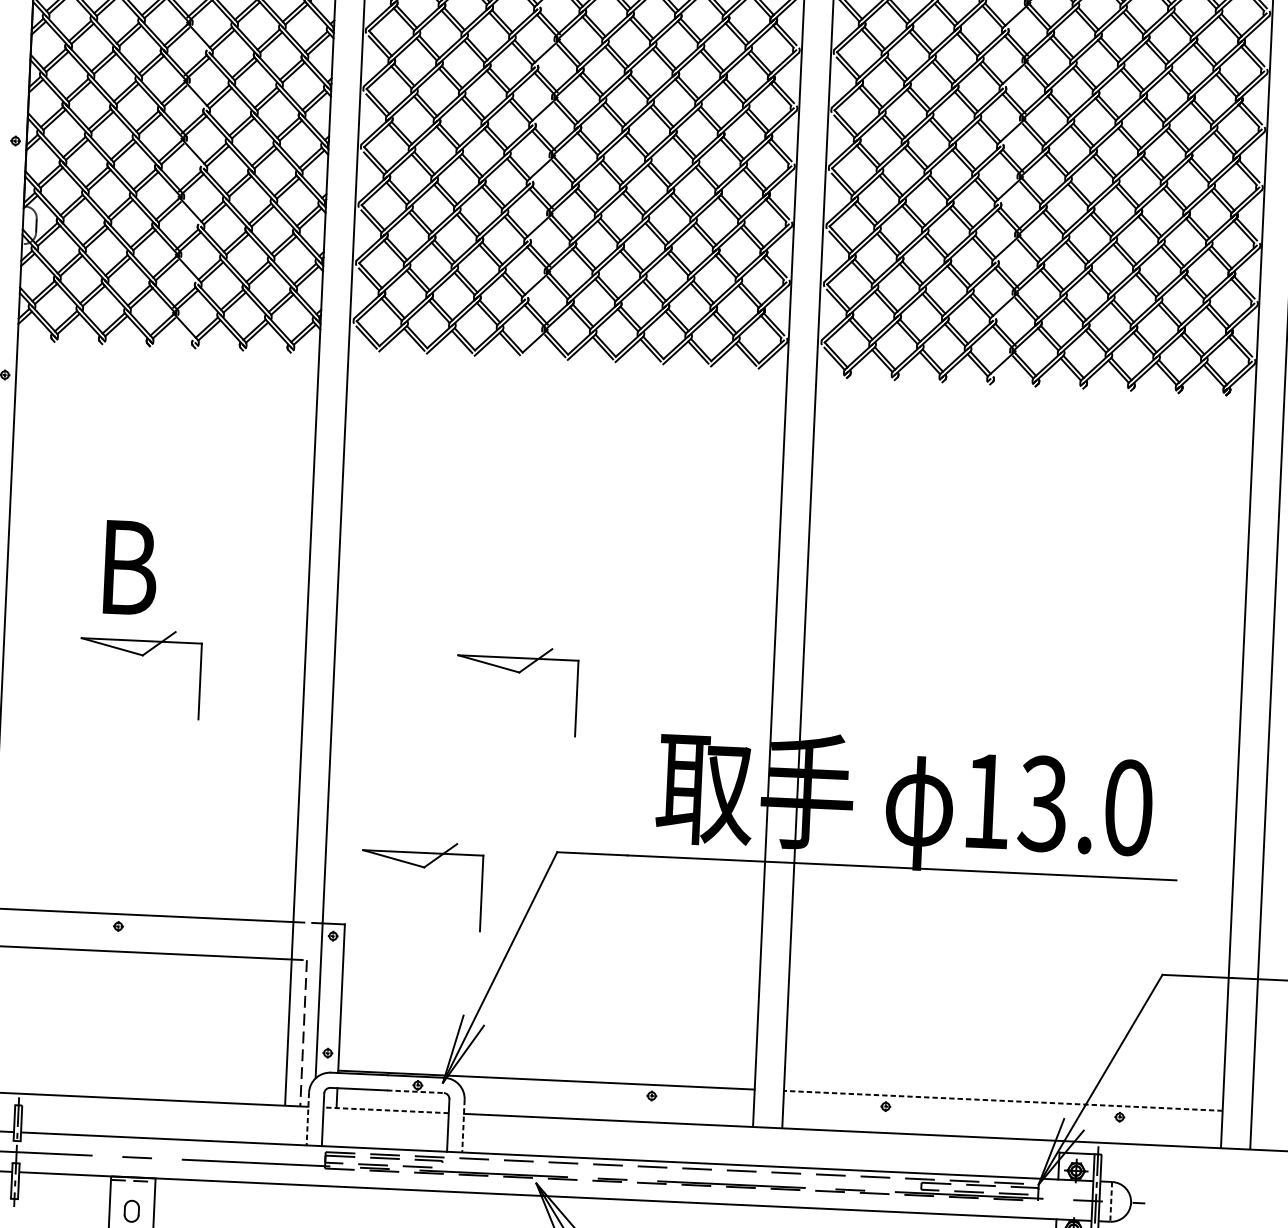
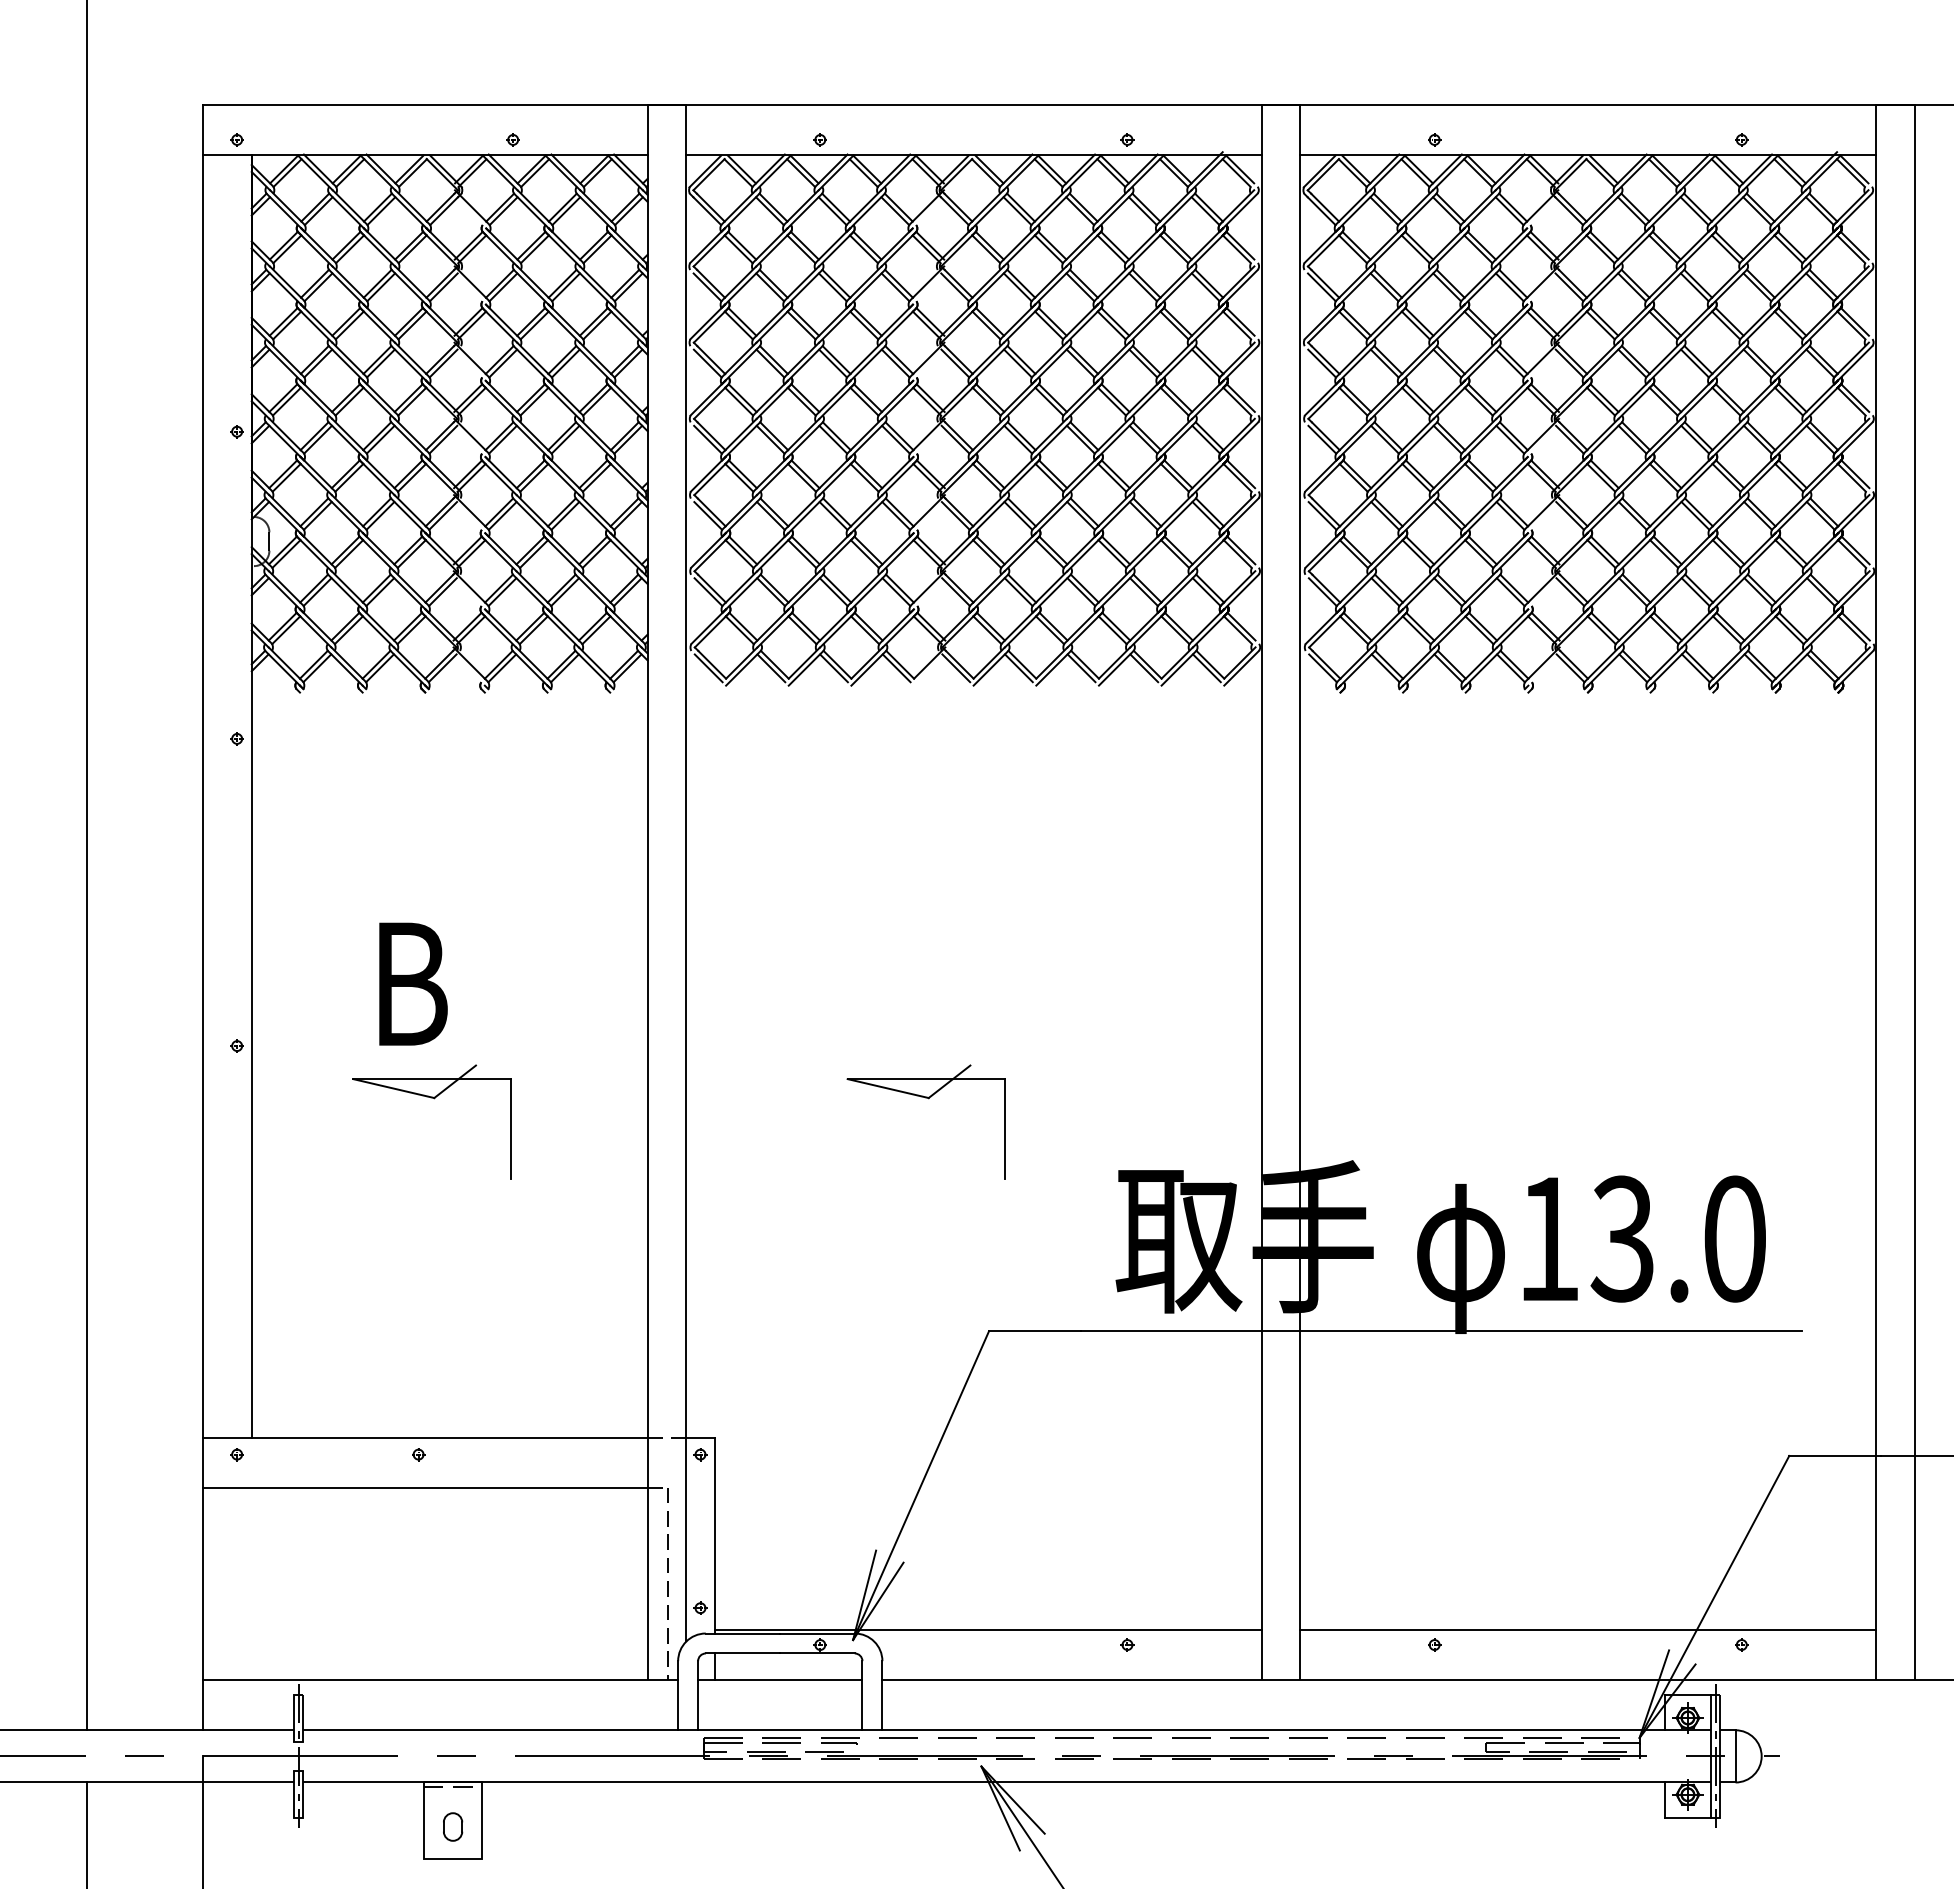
part: (424, 868) -> (815, 1360), removed
line: (416, 1091) -> (818, 1653), dashed -> solid
line: (1003, 1100) -> (1588, 1630), dashed -> solid
line: (385, 1110) -> (779, 1679), dashed -> solid
line: (308, 1118) -> (678, 1695), dashed -> solid
line: (463, 1125) -> (882, 1695), dashed -> solid
line: (1111, 1201) -> (1735, 1756), dashed -> solid

